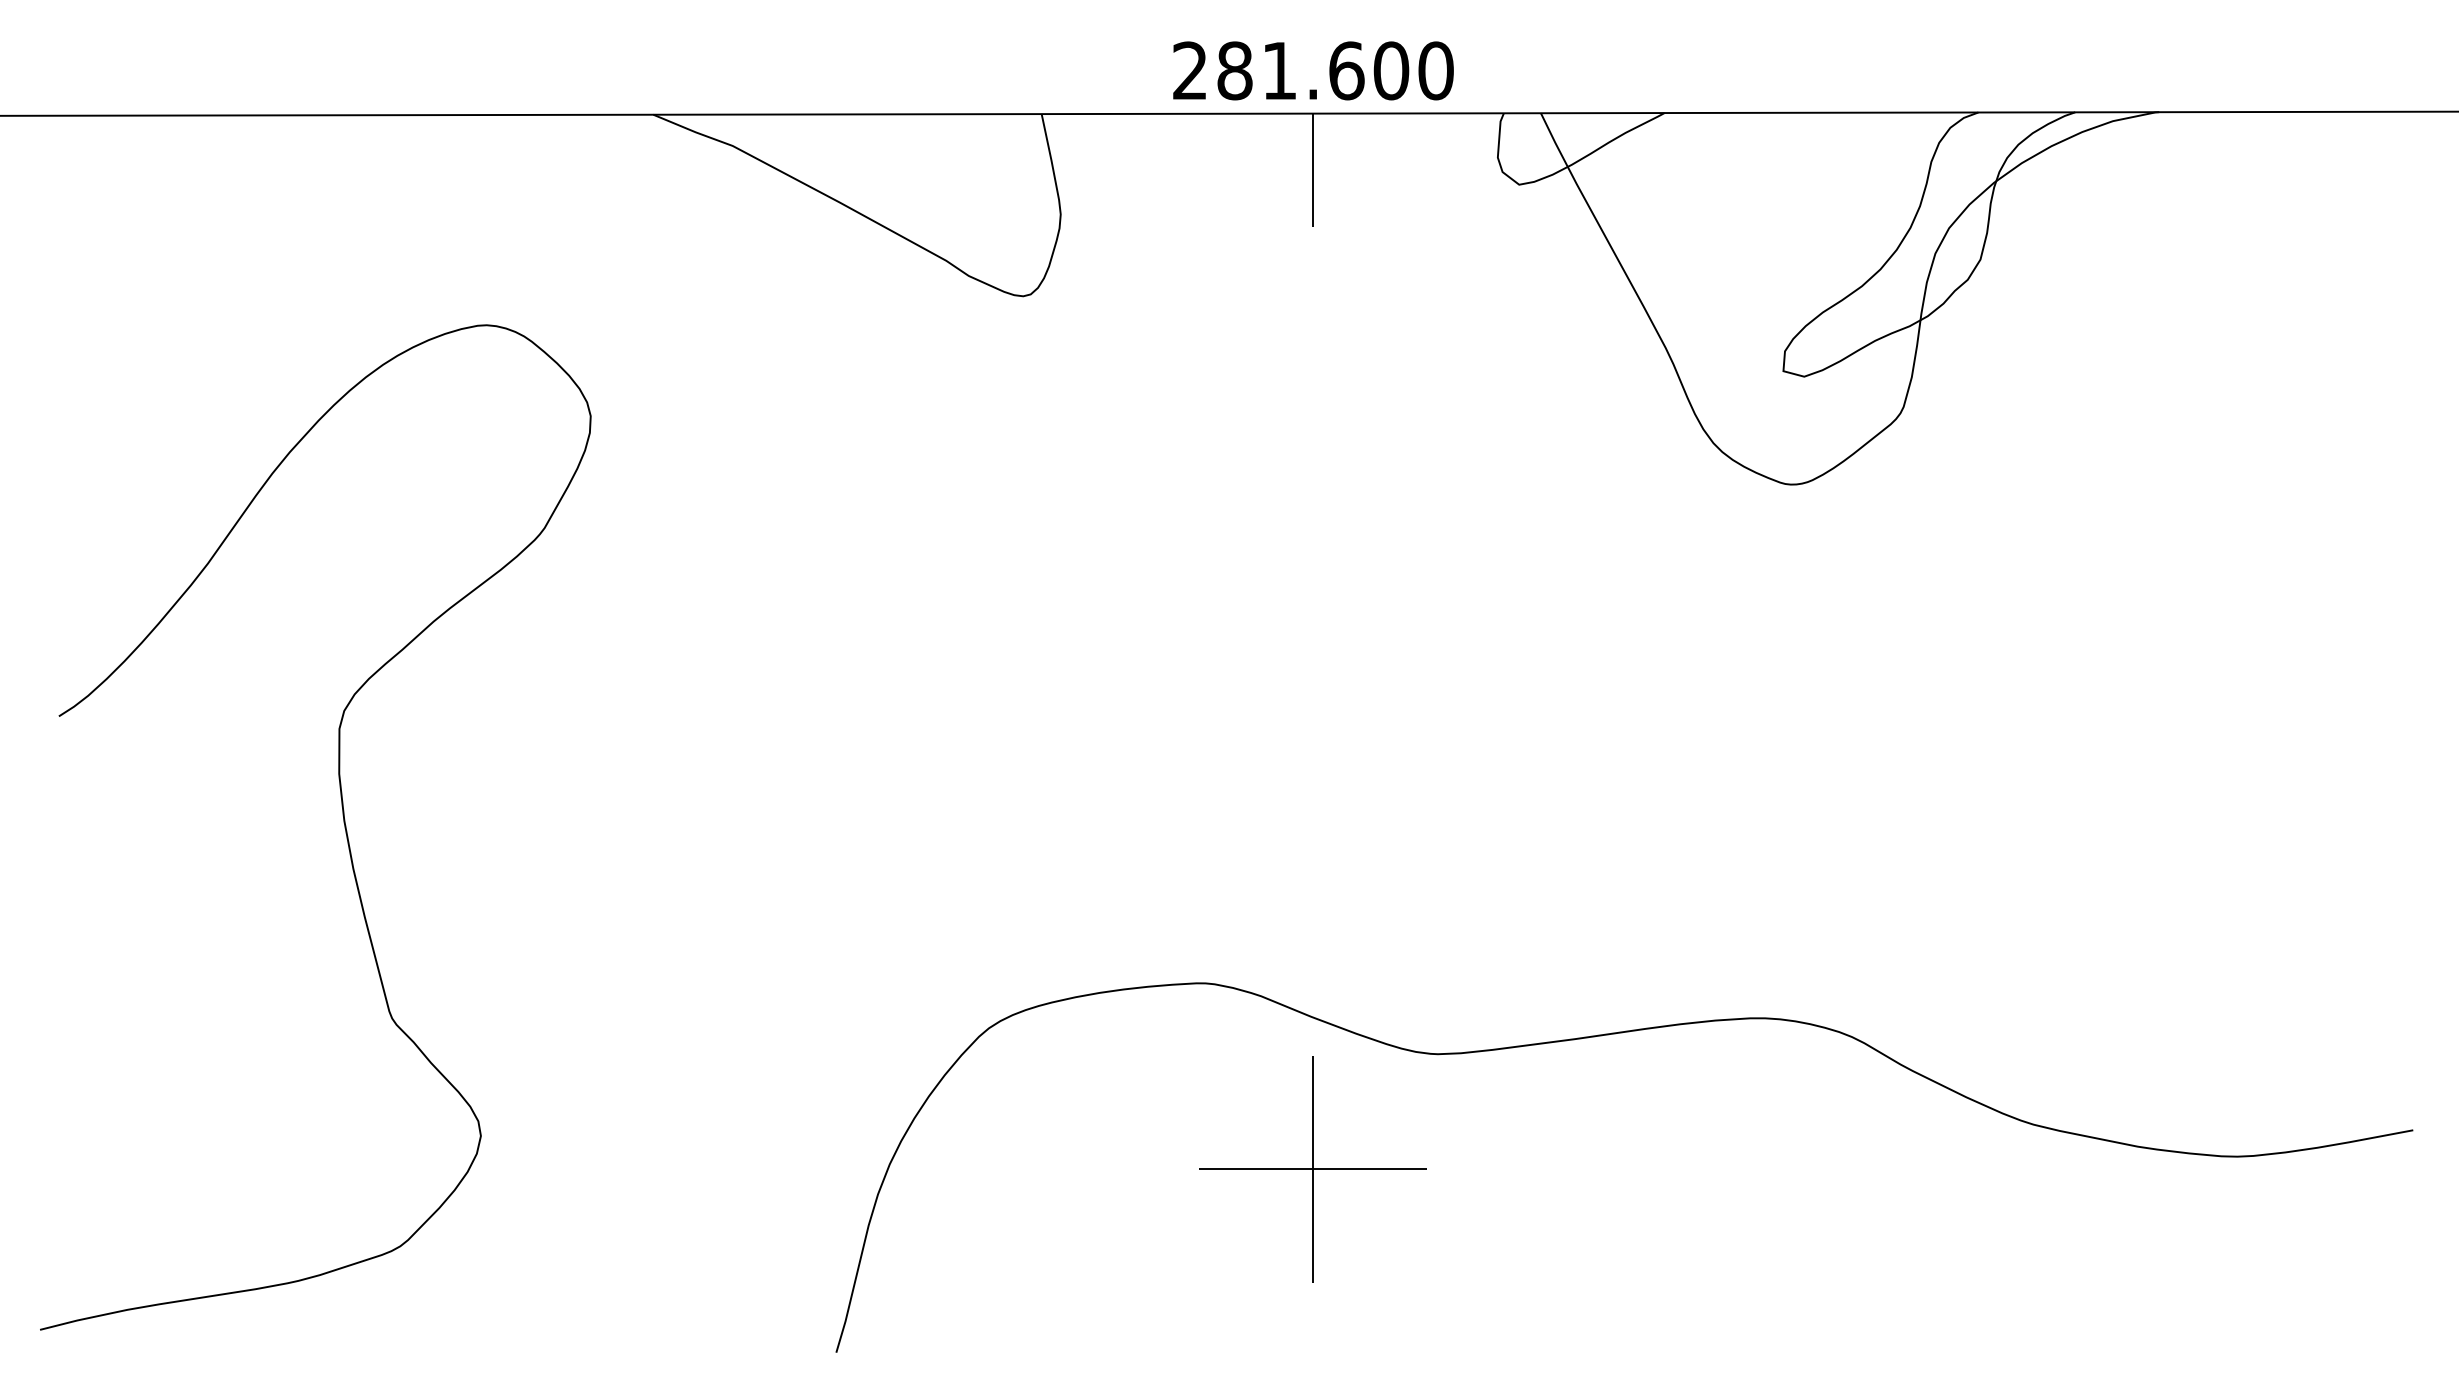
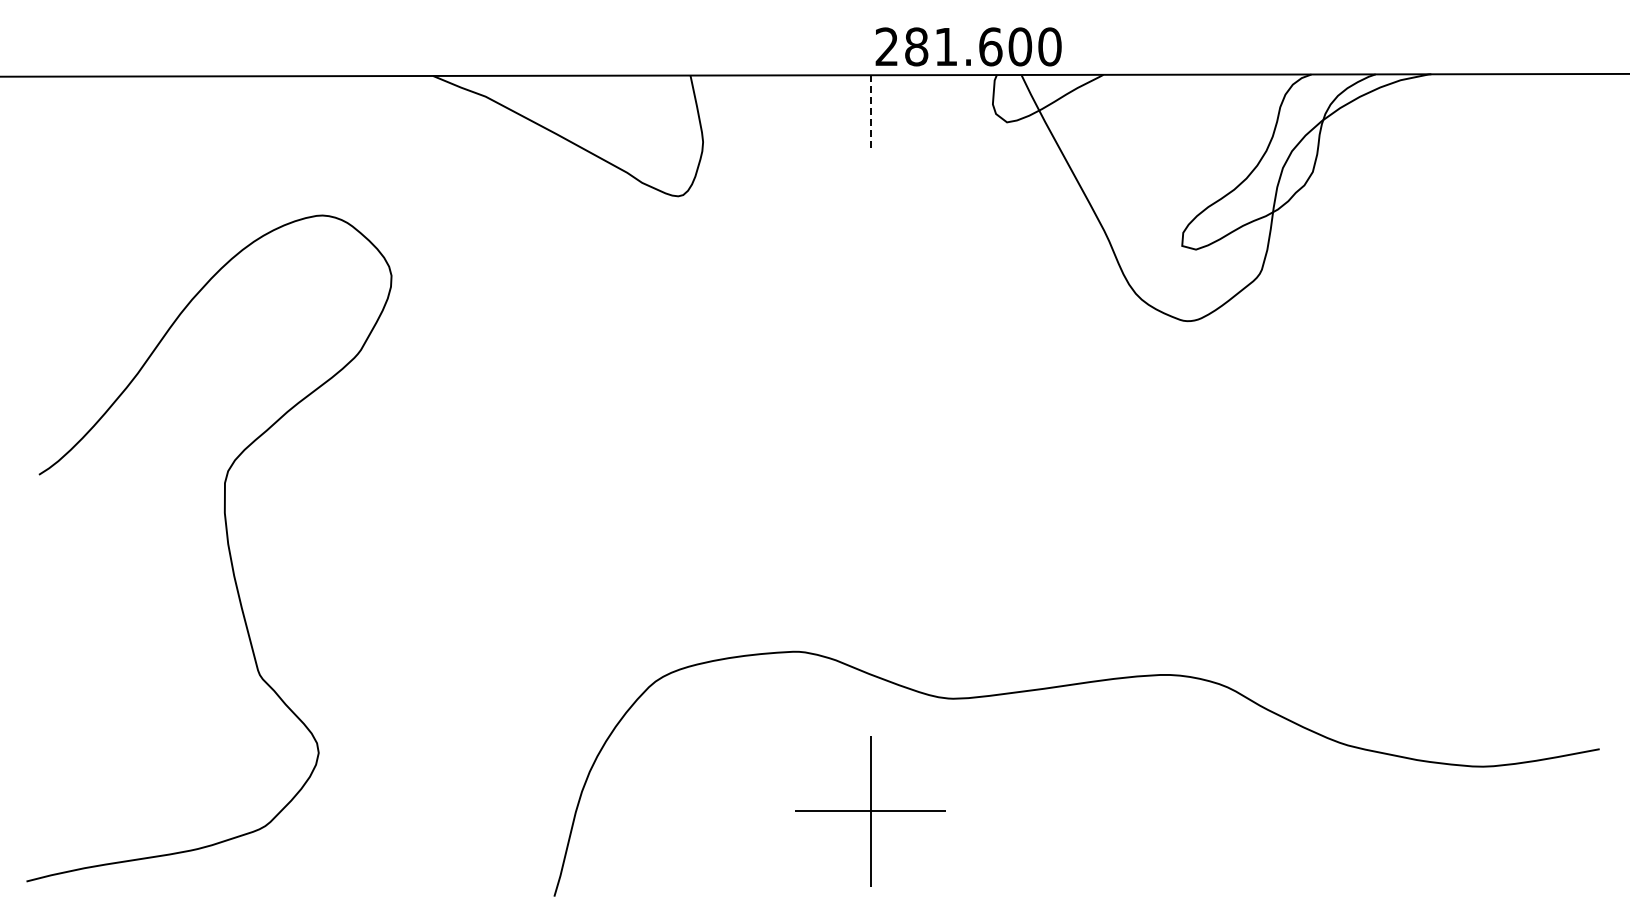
text: (1313, 70) -> (968, 46), moved
line: (1313, 169) -> (870, 112), solid -> dashed
part: (1313, 1169) -> (870, 811), moved

